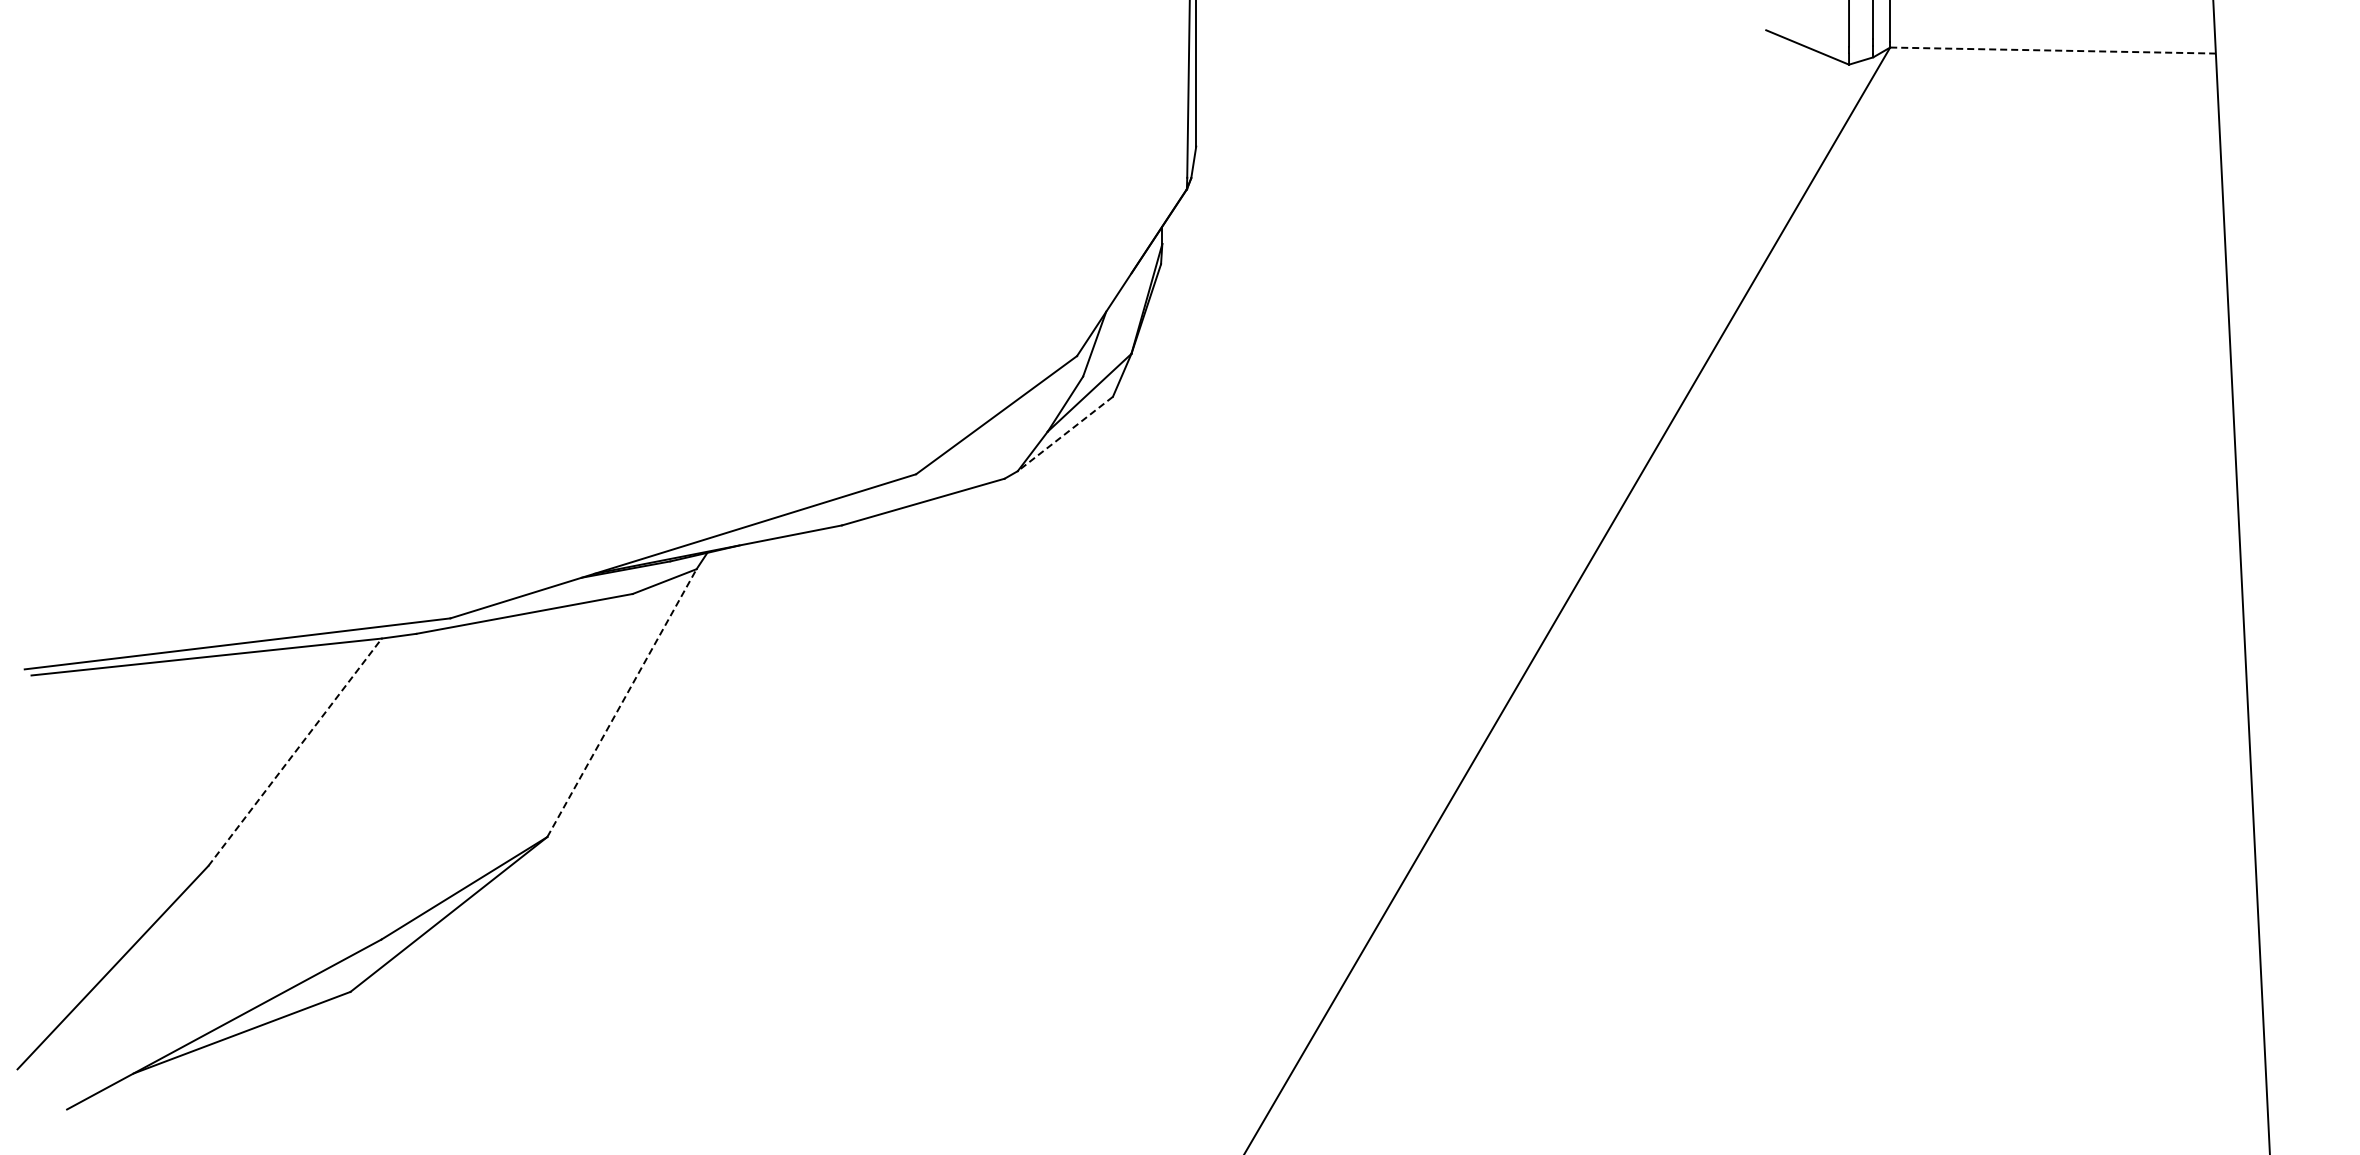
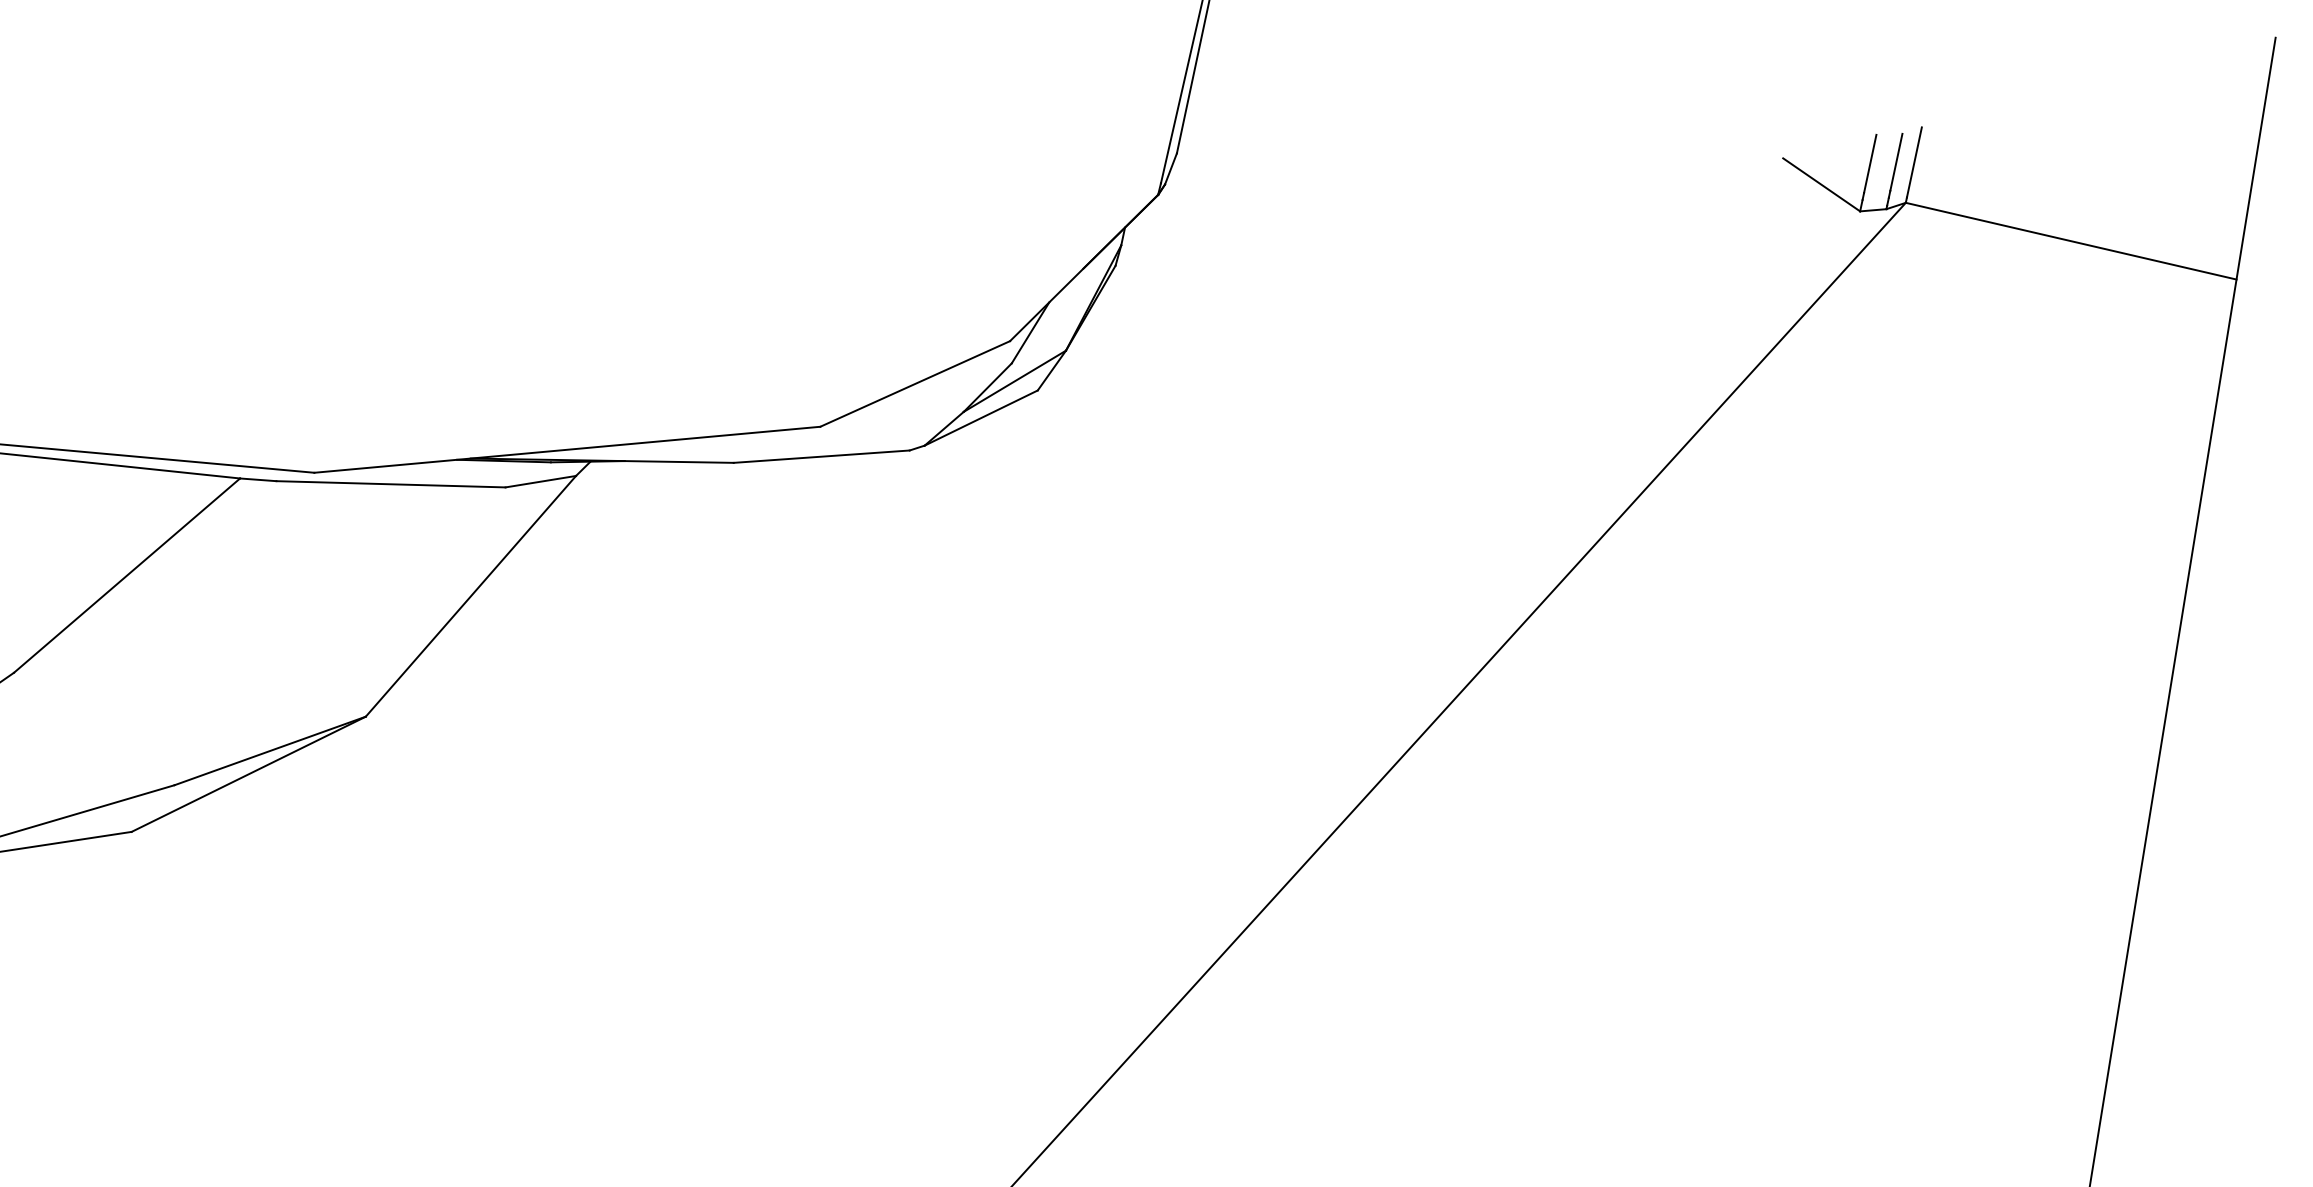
line: (2053, 50) -> (2071, 241), dashed -> solid
line: (1064, 434) -> (980, 418), dashed -> solid
line: (622, 702) -> (471, 595), dashed -> solid
line: (295, 751) -> (127, 574), dashed -> solid

